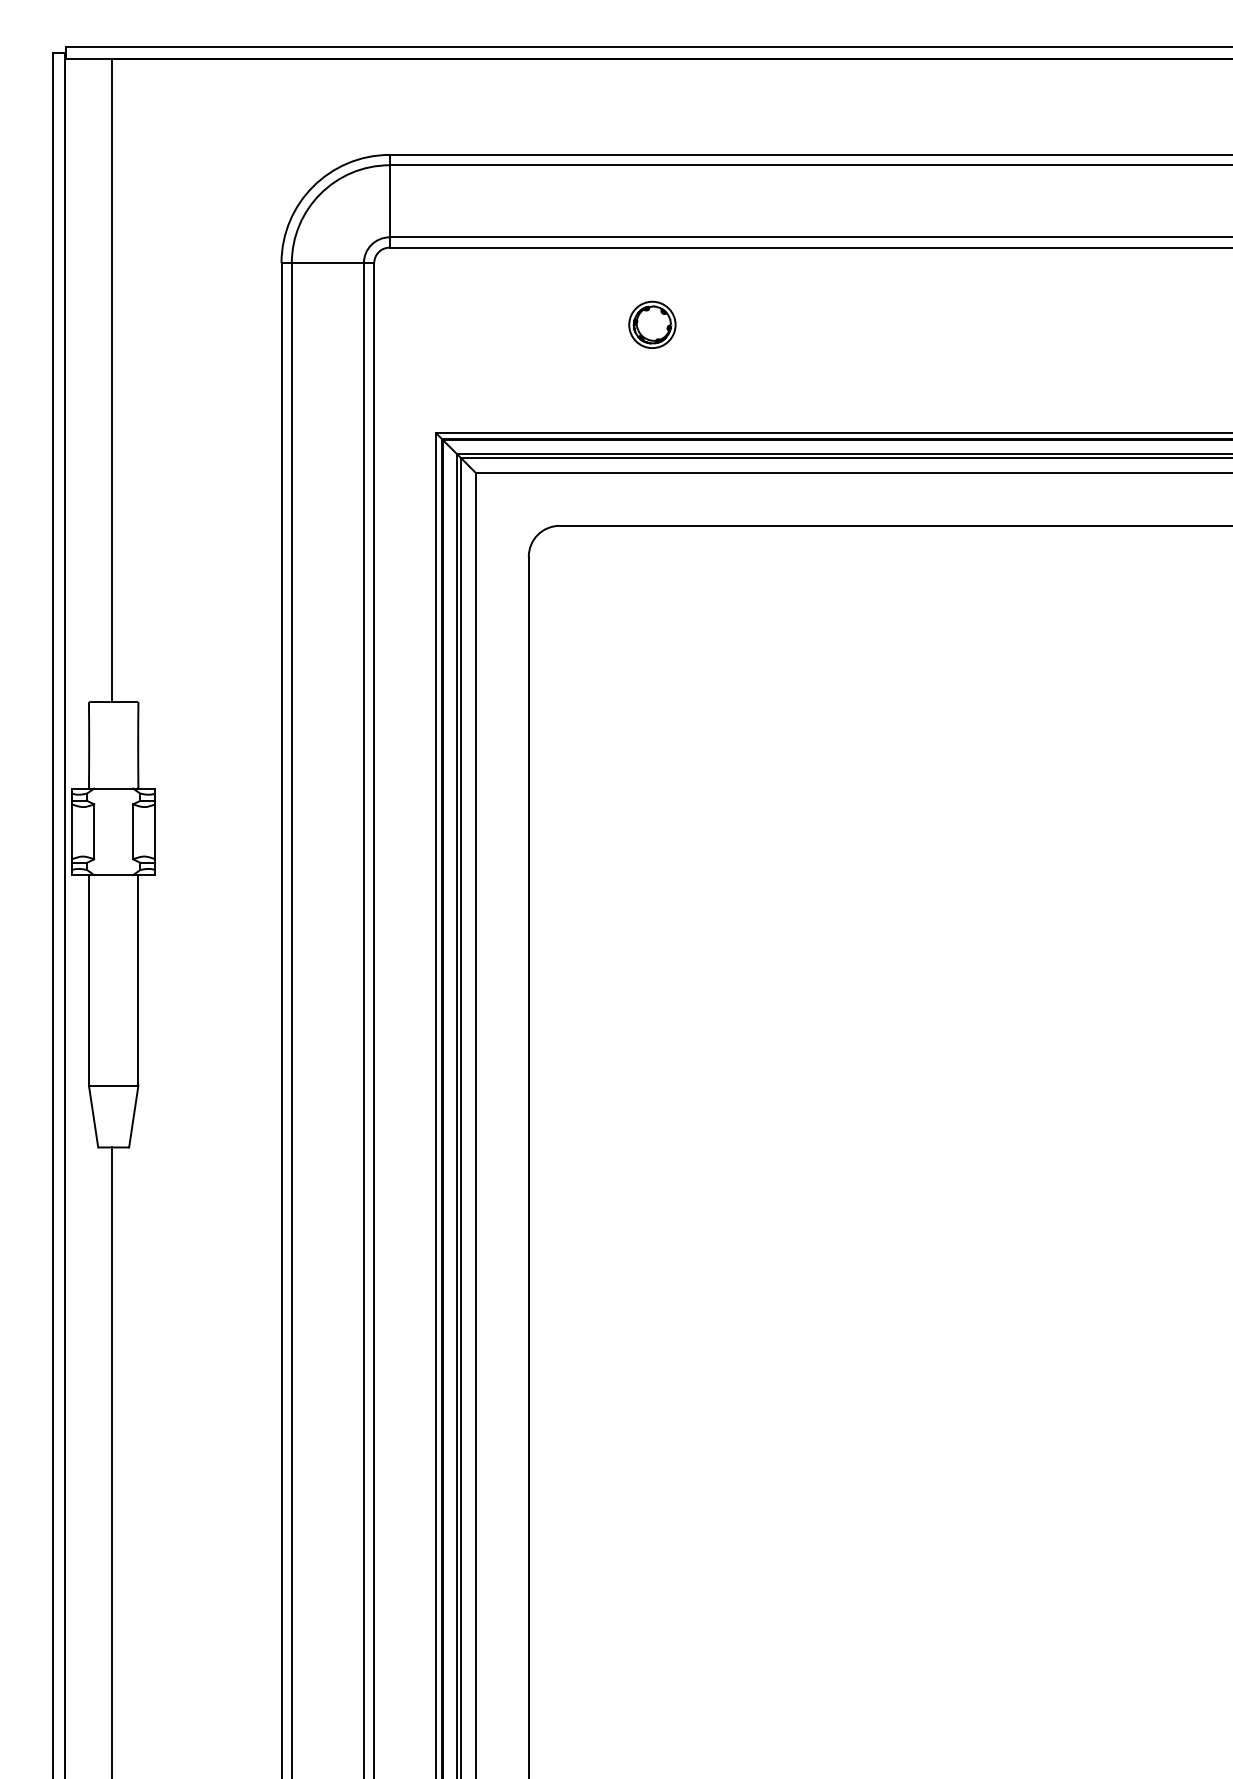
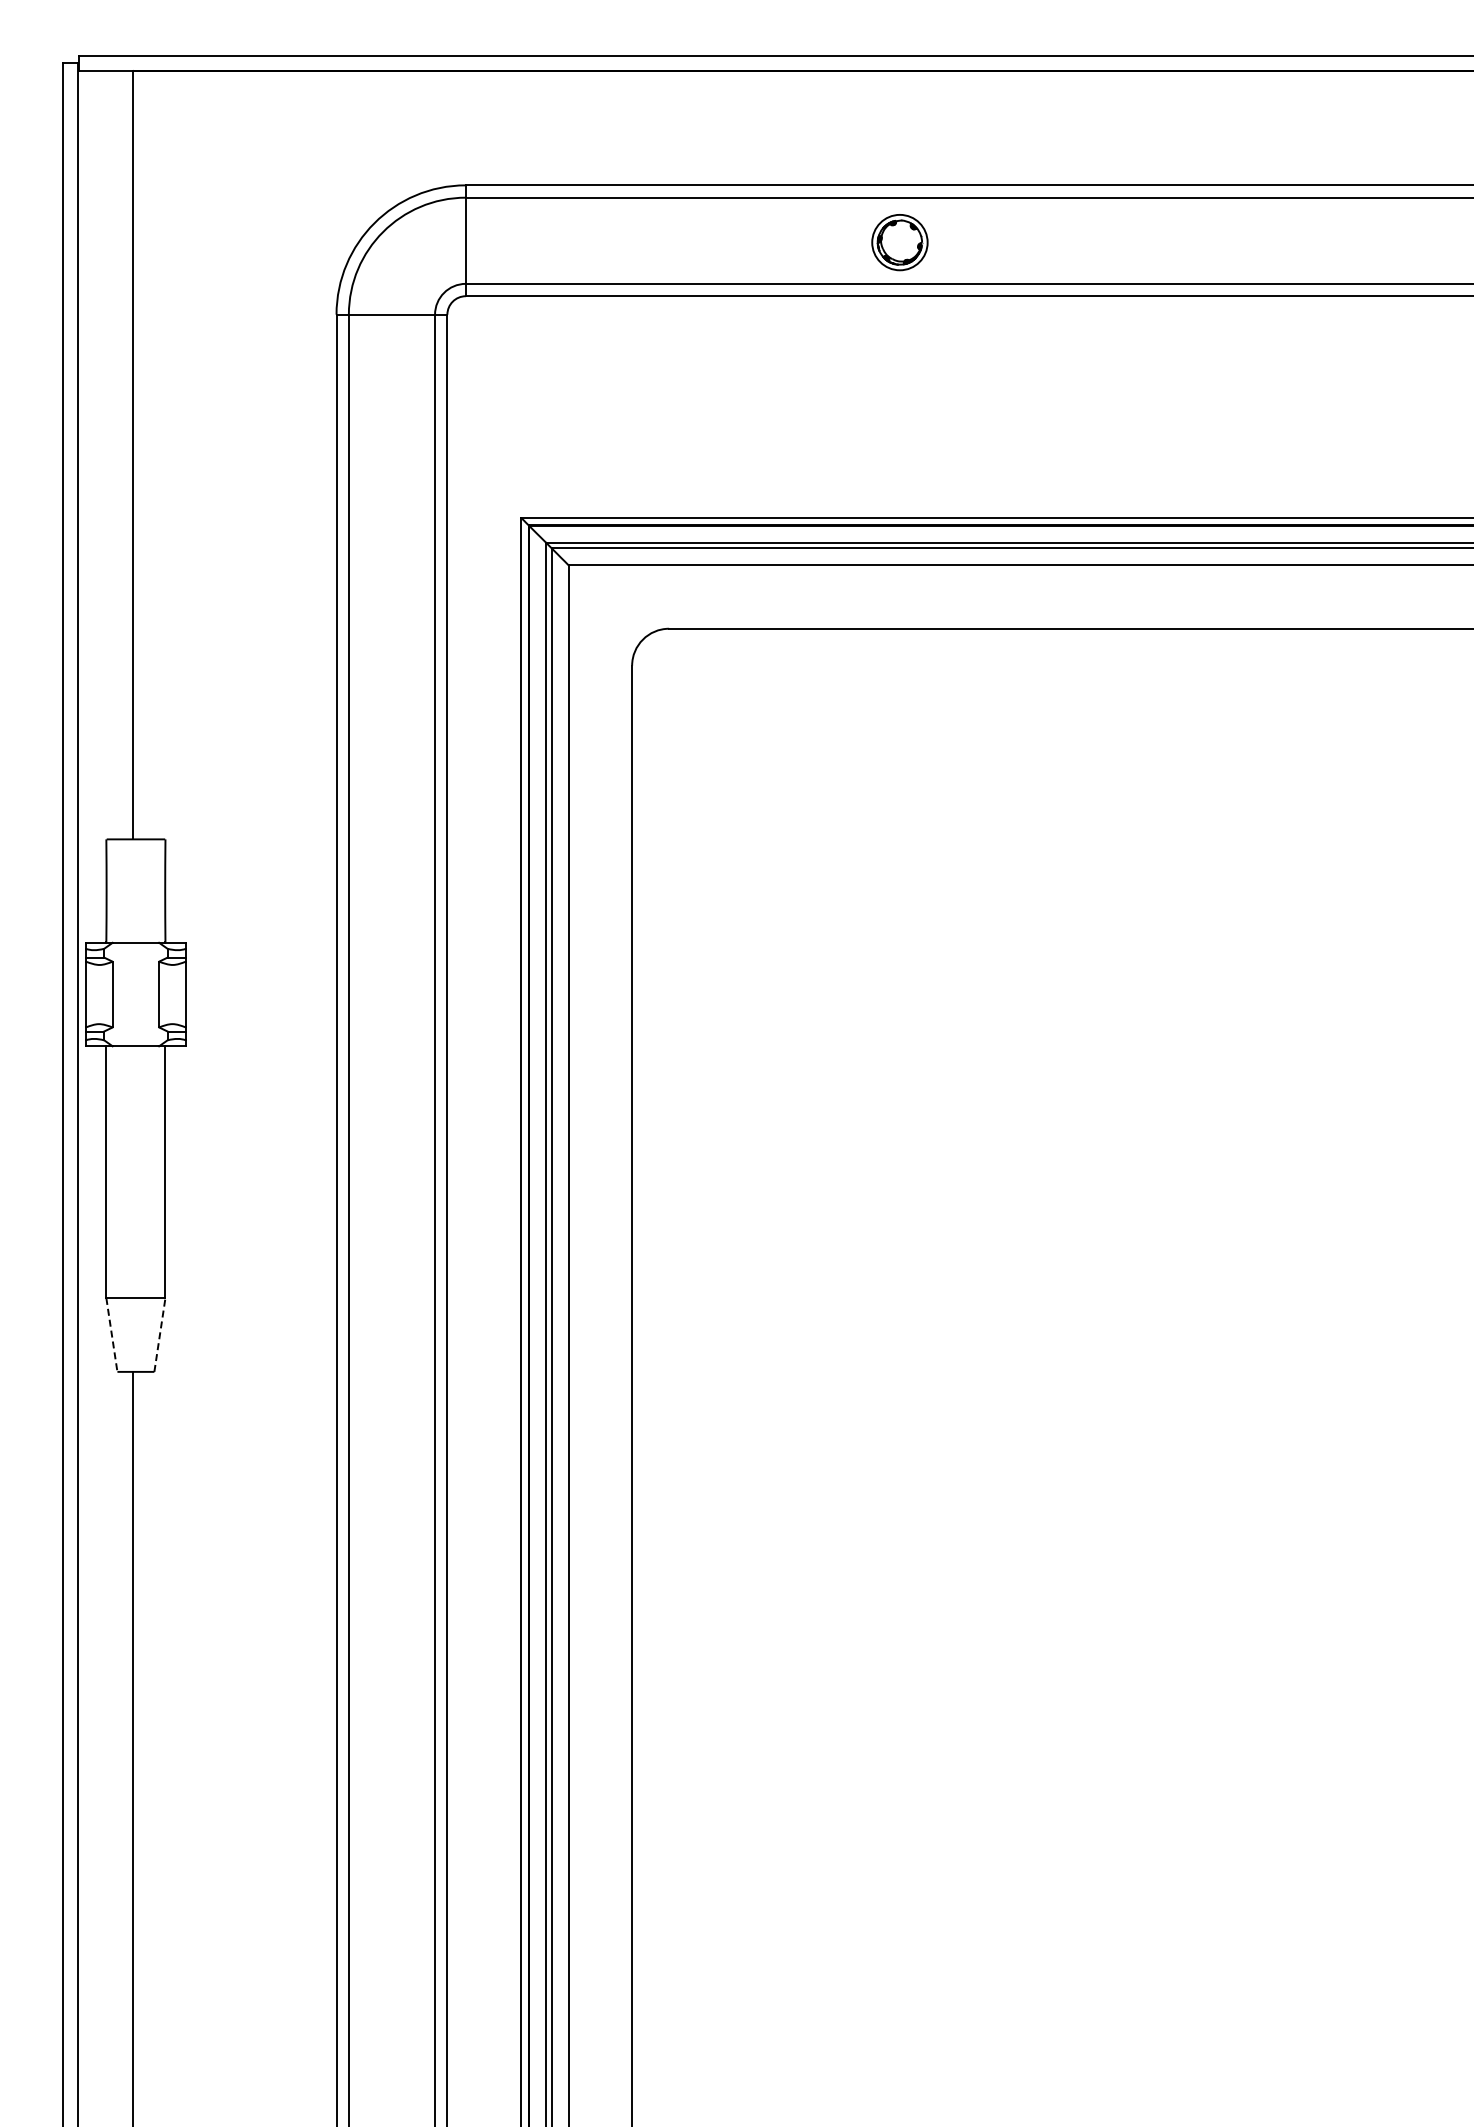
part: (652, 324) -> (899, 242), moved
line: (134, 1116) -> (160, 1334), solid -> dashed
line: (93, 1117) -> (111, 1335), solid -> dashed

